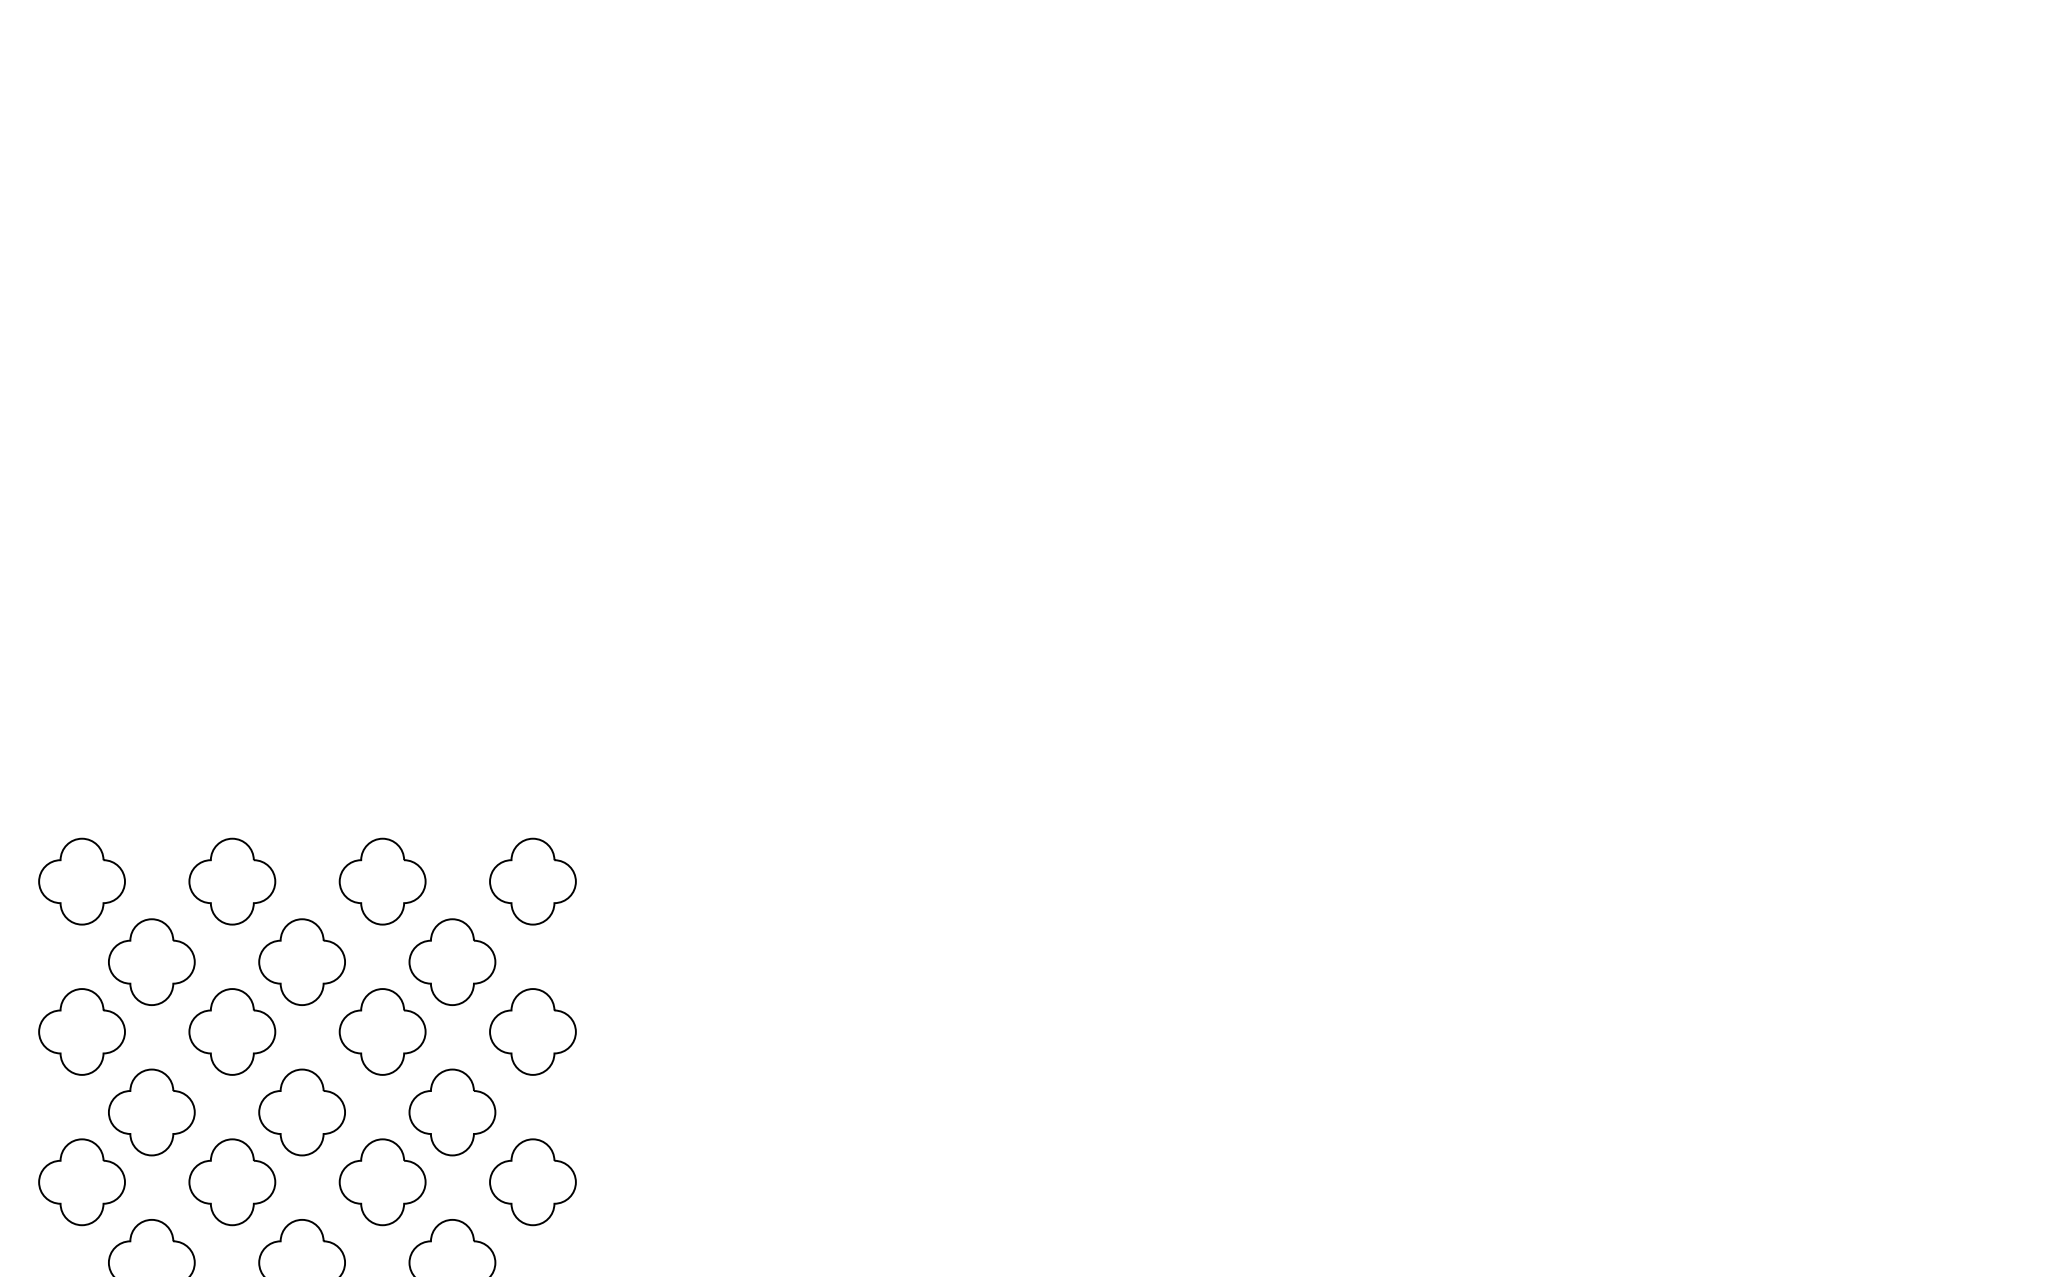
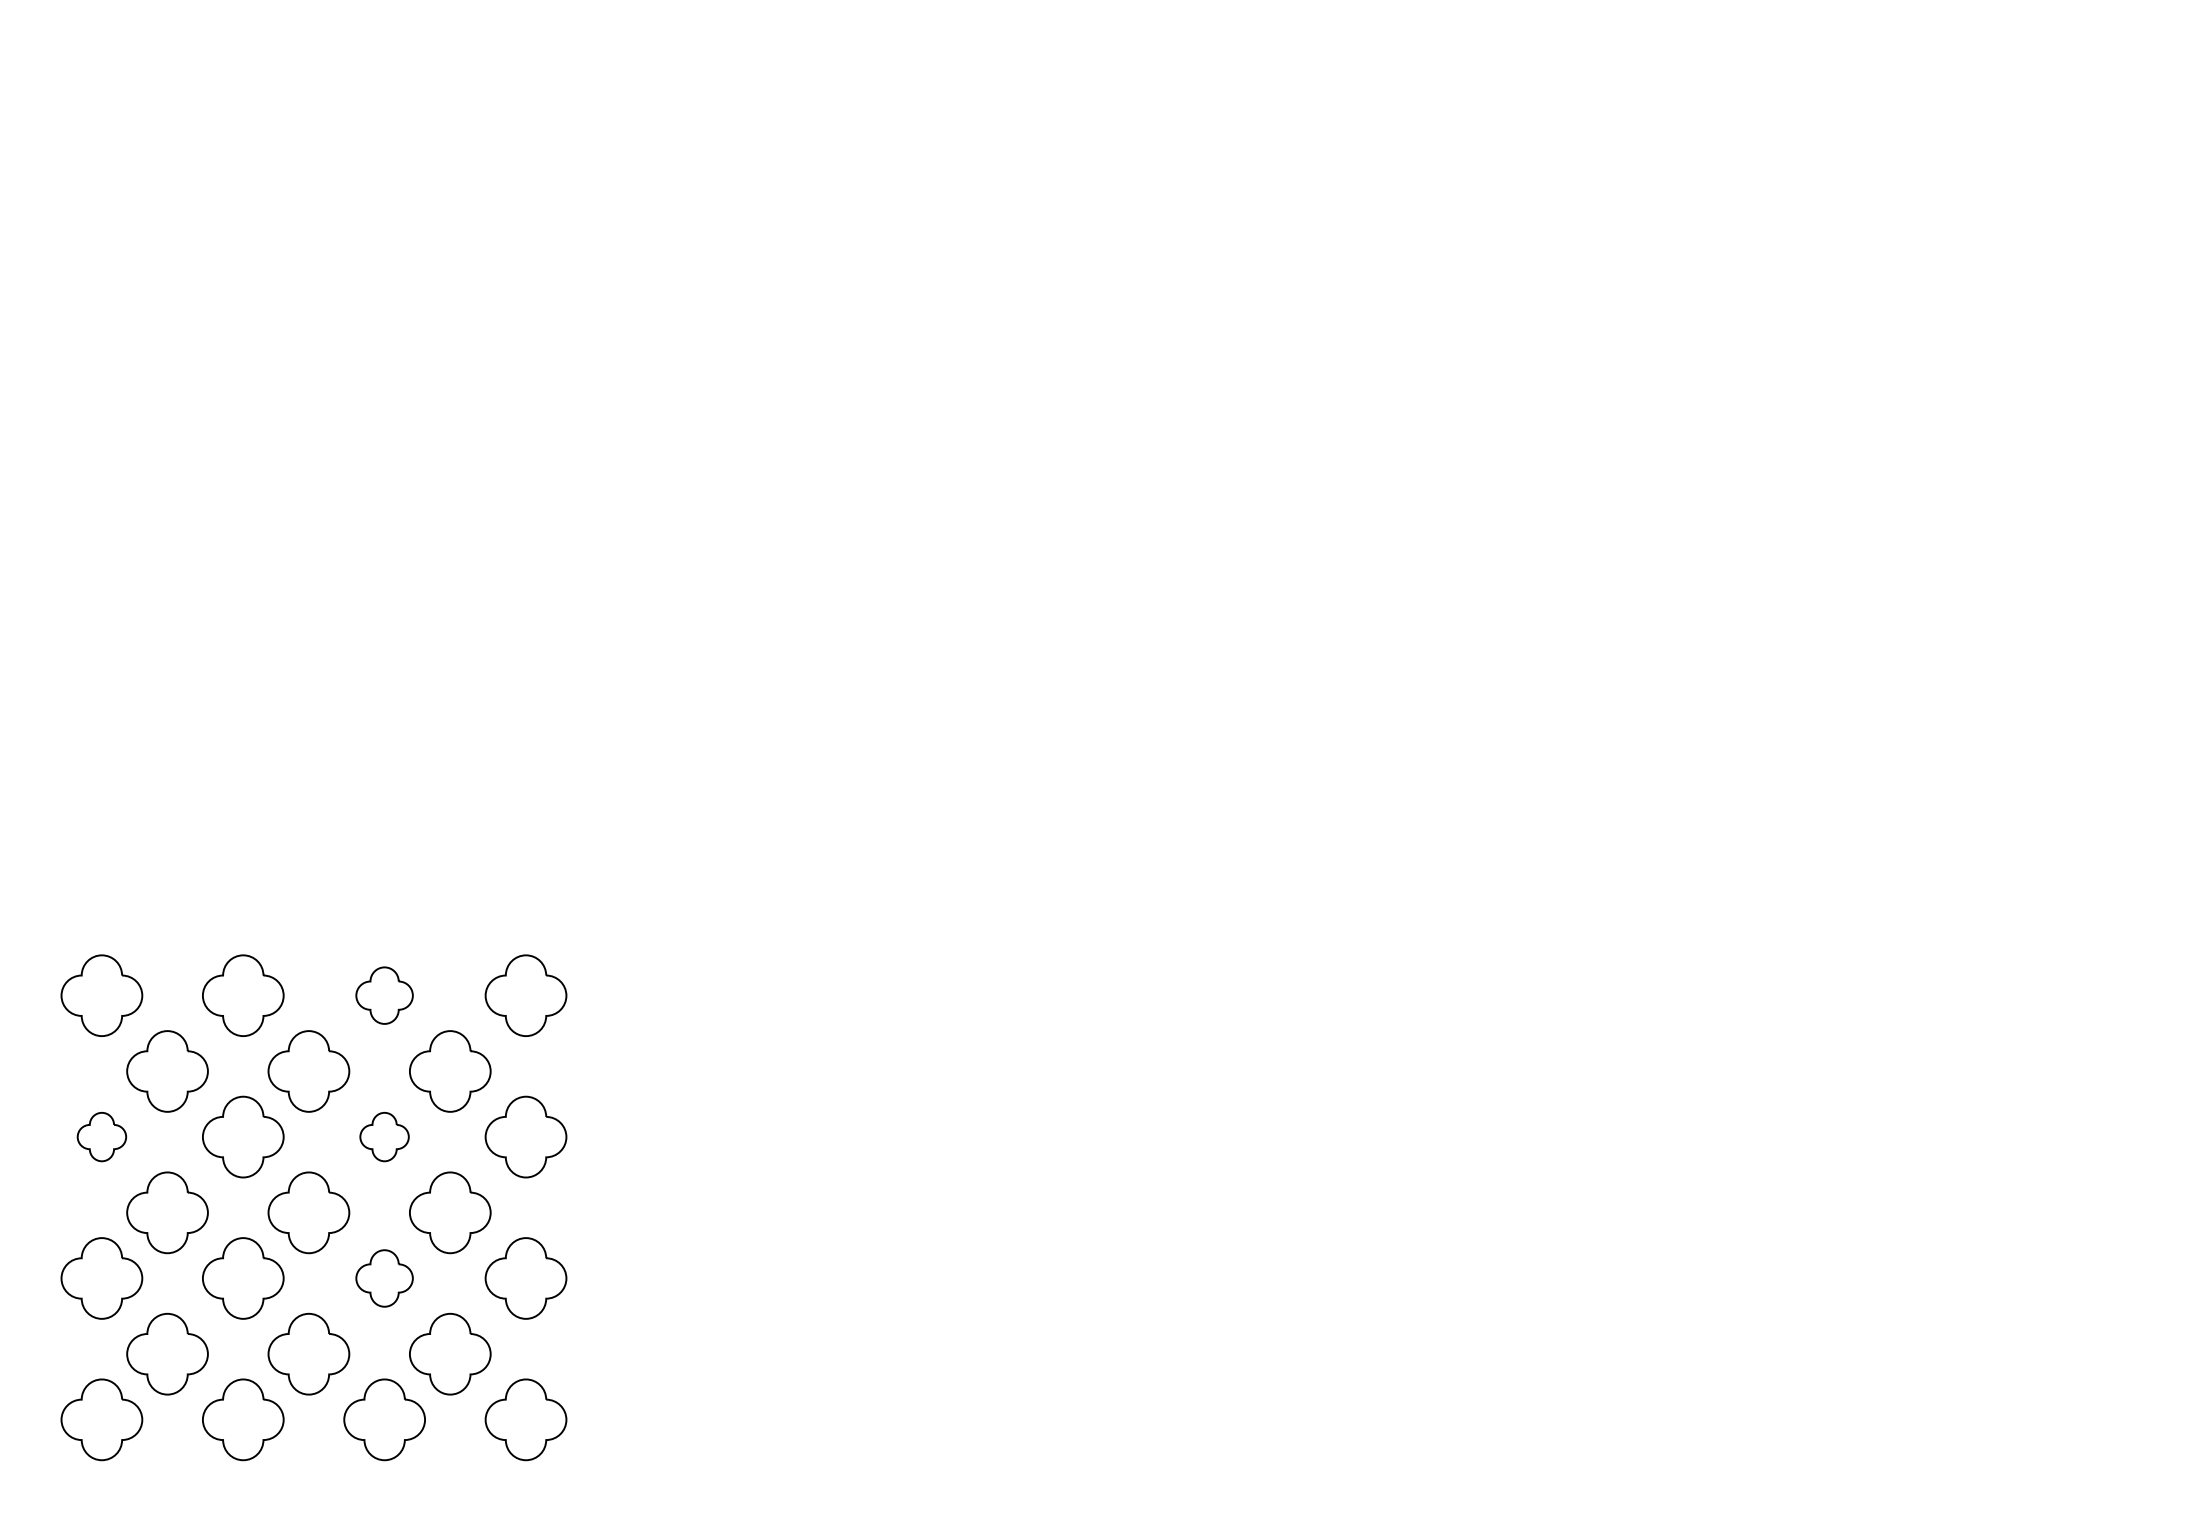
part: (382, 881) -> (384, 995), size x0.7
part: (81, 1031) -> (101, 1136), size x0.6
part: (382, 1031) -> (384, 1136), size x0.6
part: (382, 1182) -> (384, 1278), size x0.7

